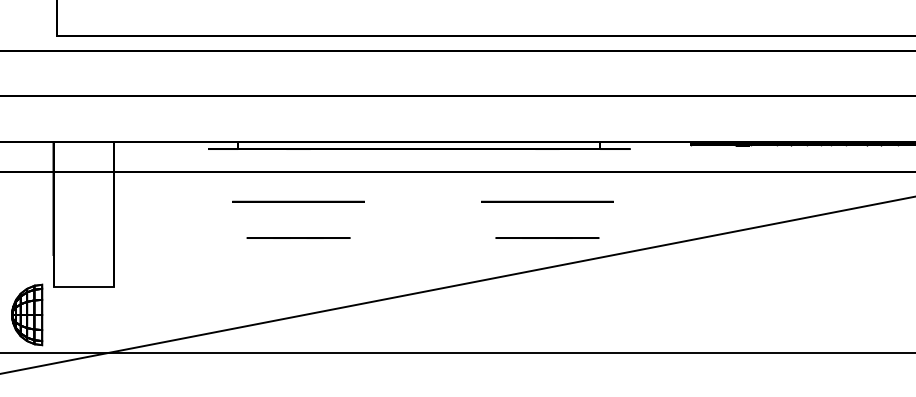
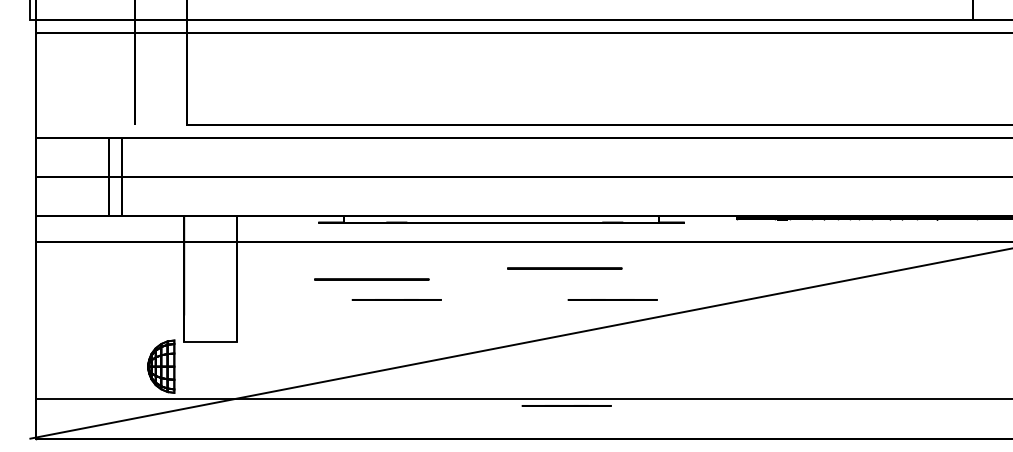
circle: (298, 201) -> (371, 279), moved
circle: (547, 201) -> (564, 268), moved
line: (494, 359) -> (566, 405), added

